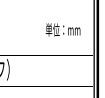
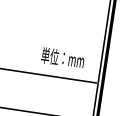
text: (62, 29) -> (62, 57), moved

